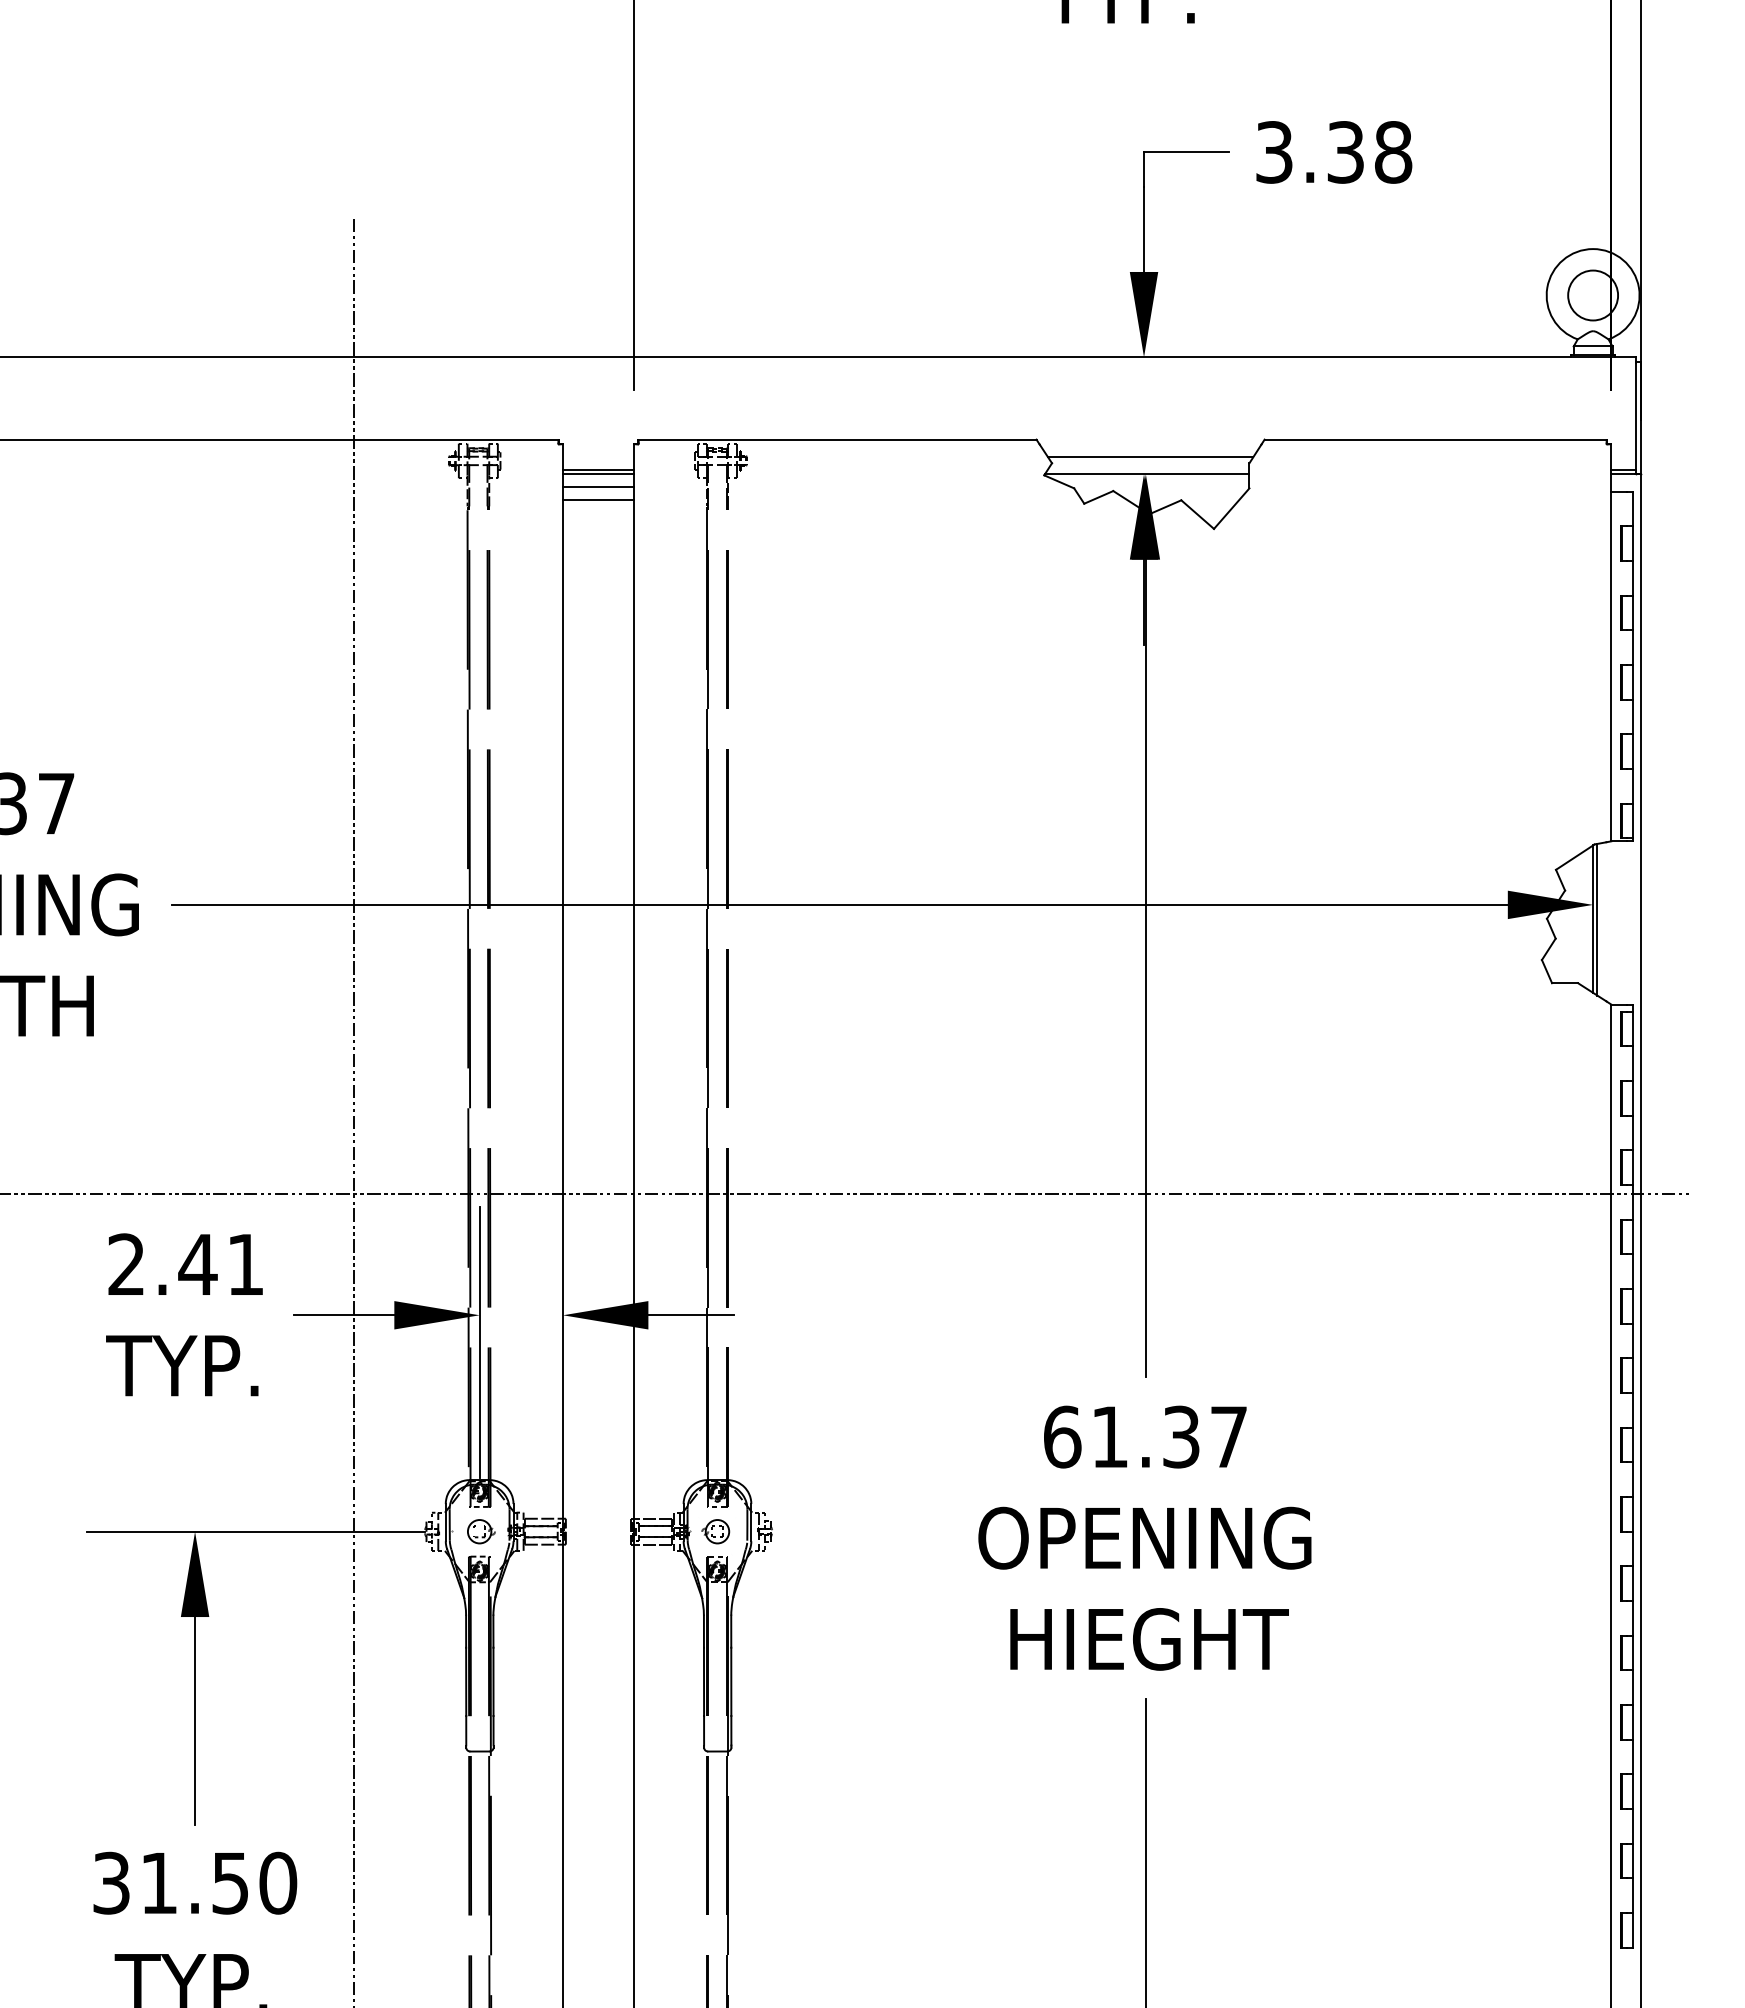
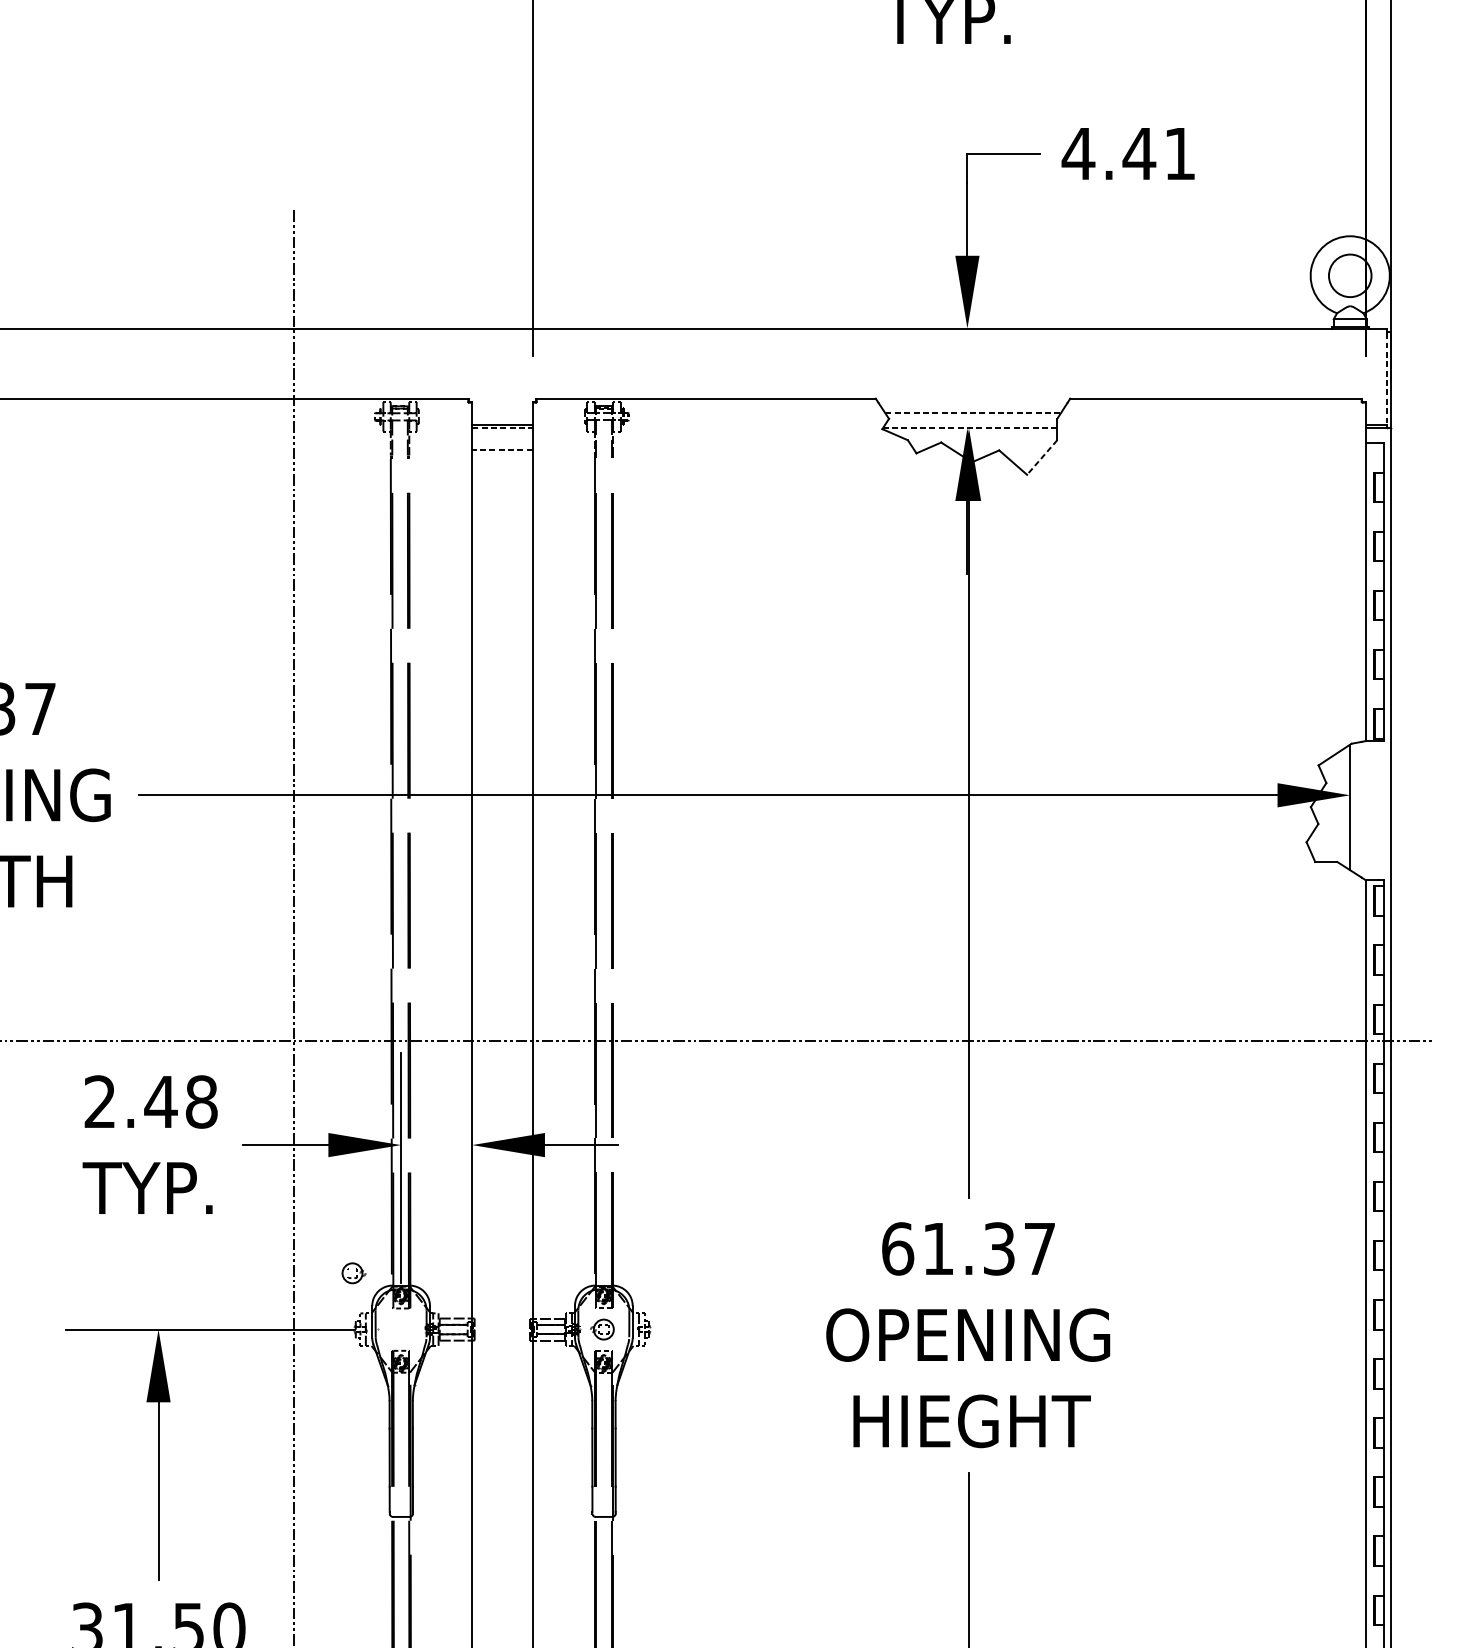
text: (1333, 152) -> (1128, 153), 3.38 -> 4.41
line: (1636, 416) -> (1387, 378), solid -> dashed
line: (1150, 456) -> (972, 413), solid -> dashed
line: (598, 474) -> (502, 428), solid -> dashed
line: (1146, 474) -> (969, 428), solid -> dashed
line: (598, 487) -> (502, 439), removed
line: (598, 500) -> (502, 450), solid -> dashed
line: (1231, 508) -> (1041, 457), solid -> dashed
line: (1597, 919) -> (1353, 807), removed
text: (245, 1264) -> (201, 1101), 2.41 -> 2.48
part: (481, 1531) -> (354, 1273), moved

